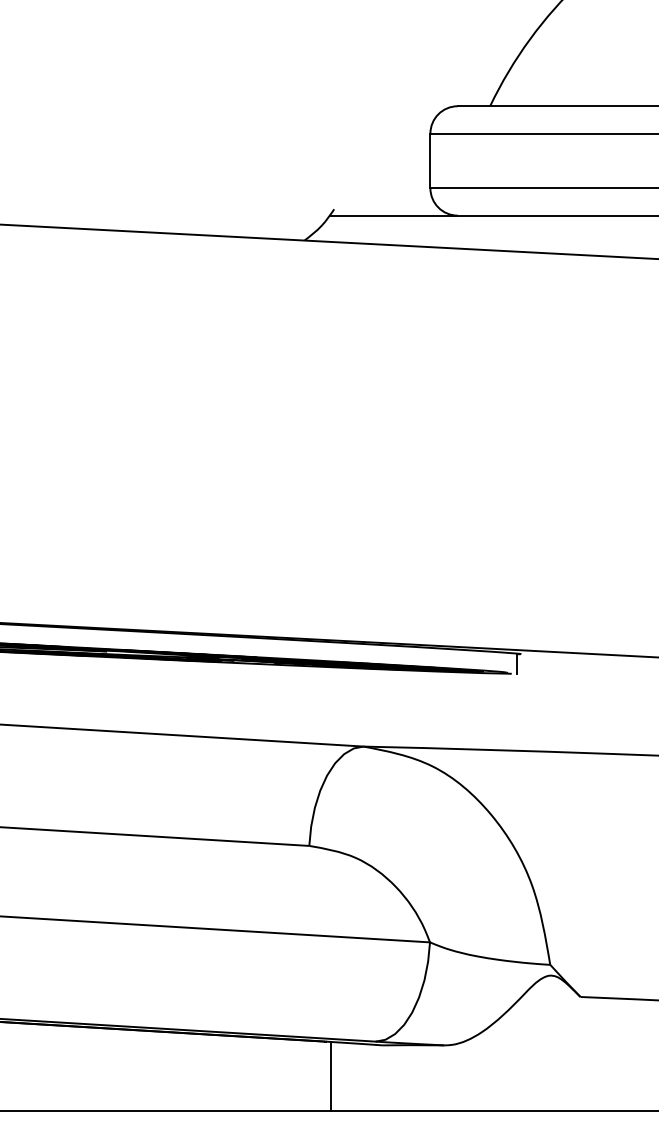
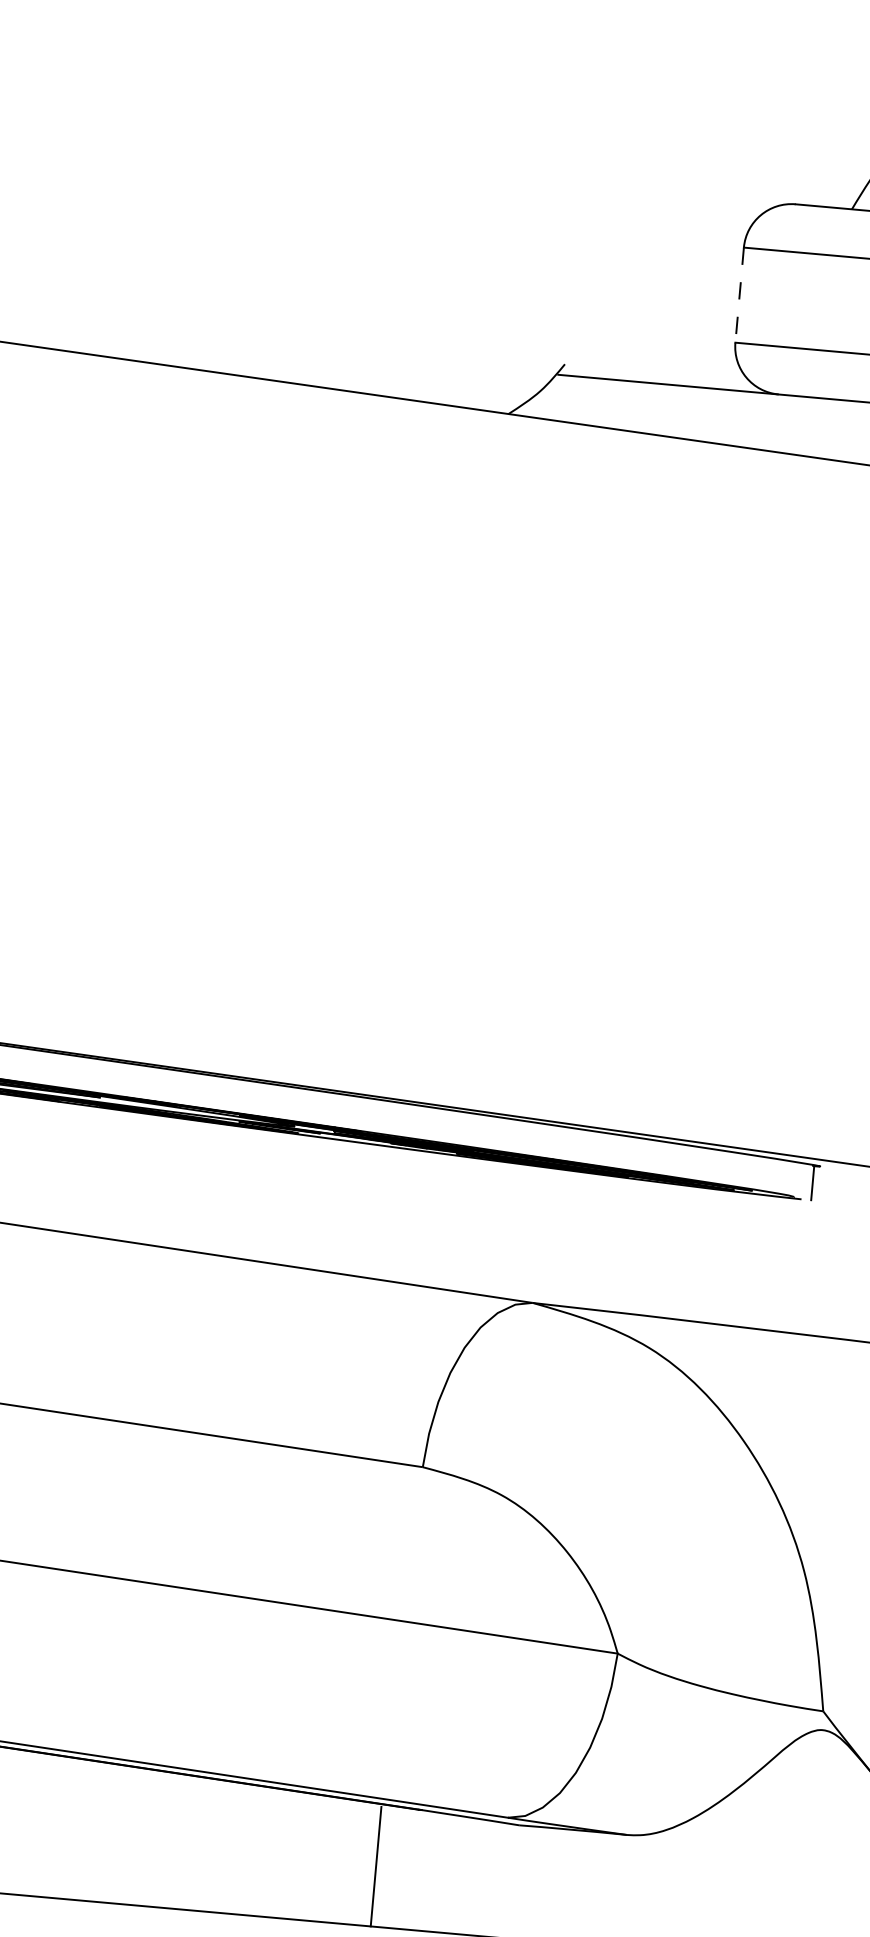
line: (430, 161) -> (739, 296), solid -> dashed
line: (330, 1075) -> (375, 1865), moved

